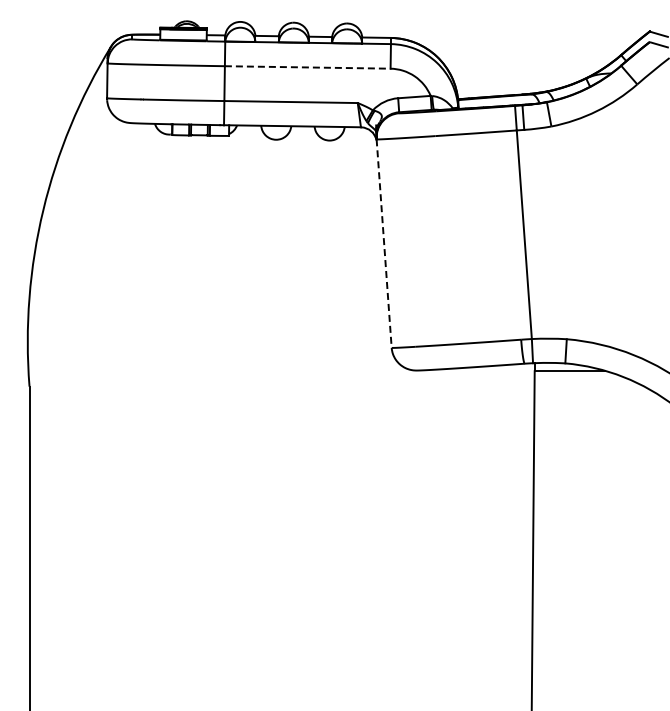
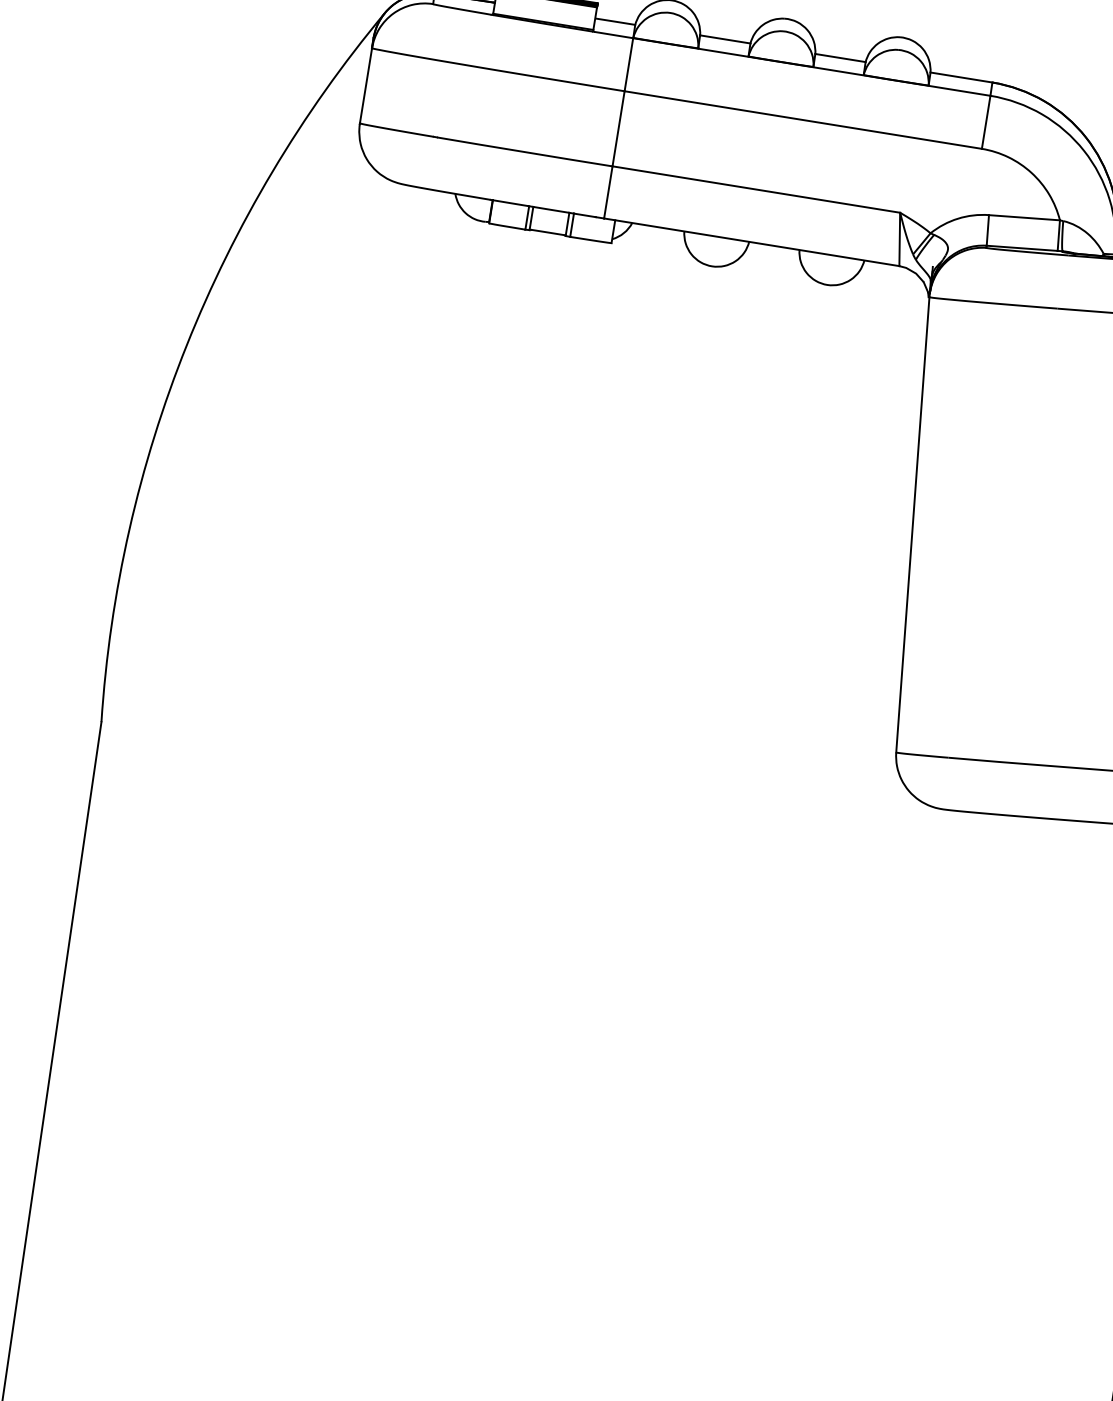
line: (307, 67) -> (802, 120), dashed -> solid
line: (384, 243) -> (913, 524), dashed -> solid

